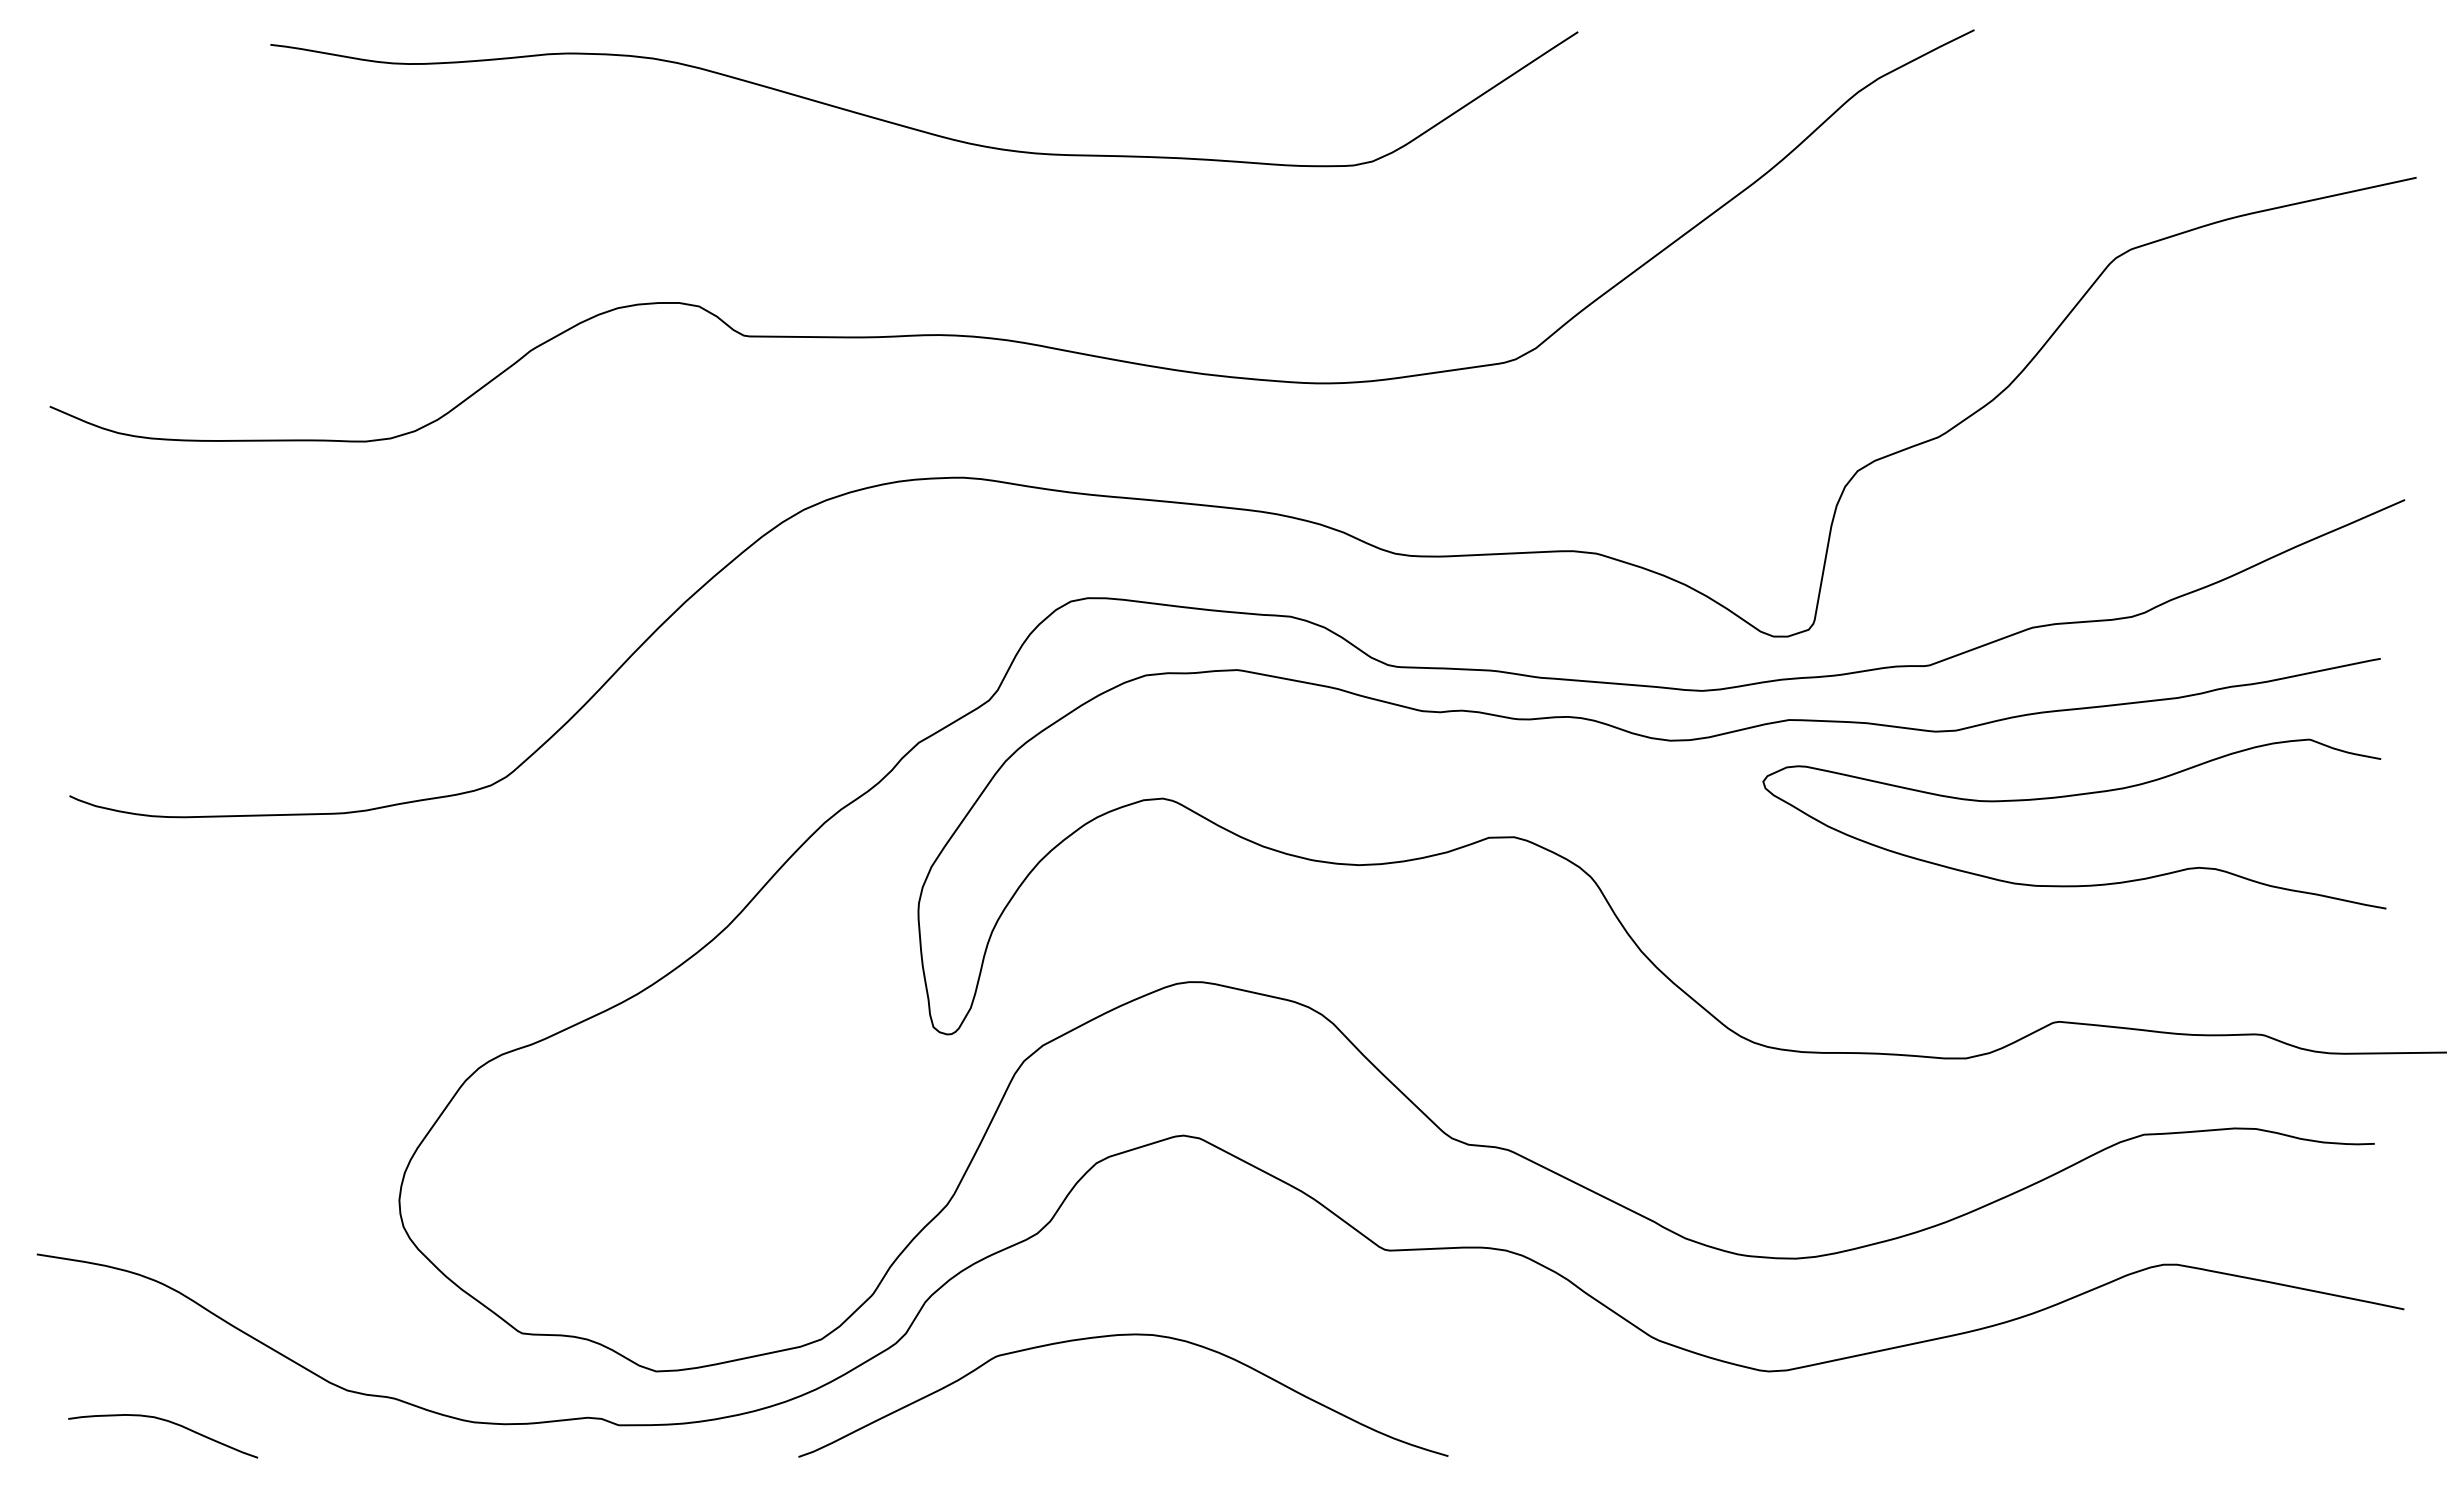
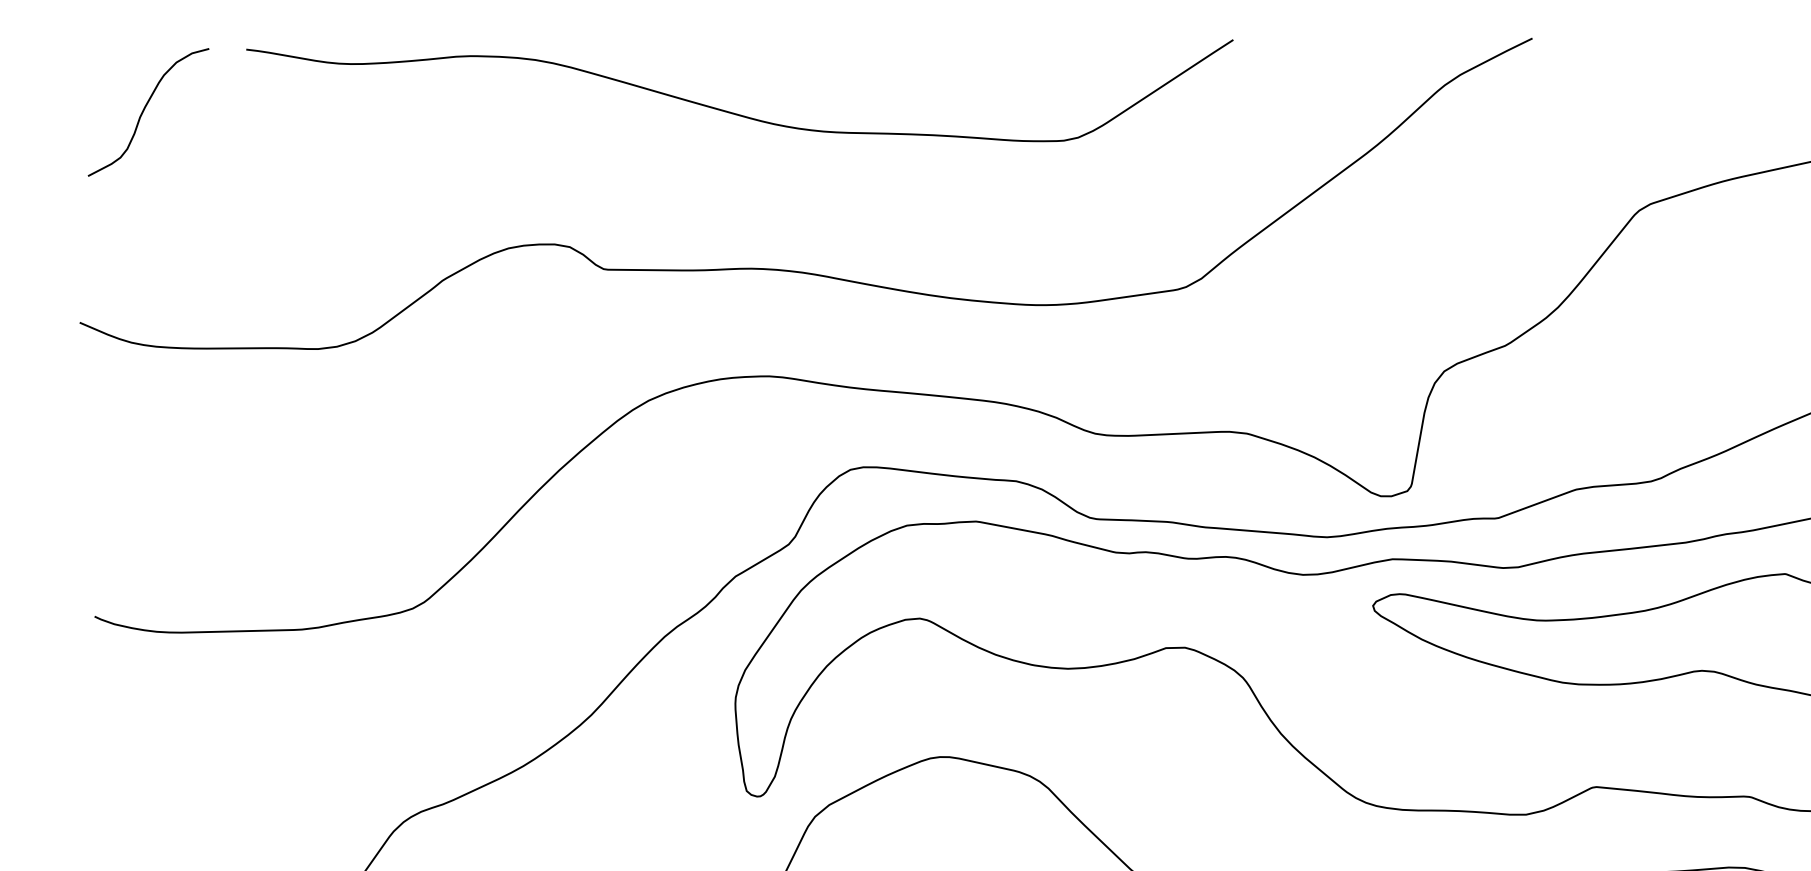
curve: (135, 125) -> (144, 110), added

